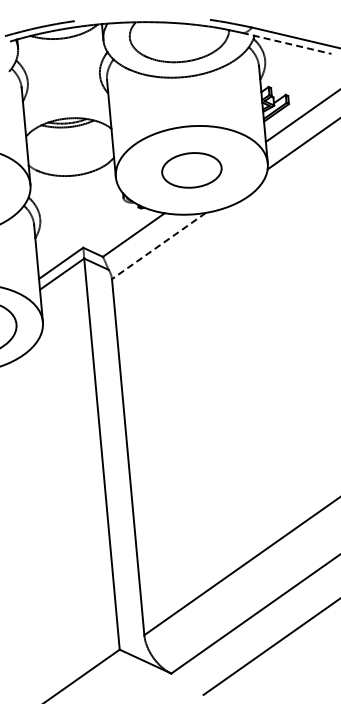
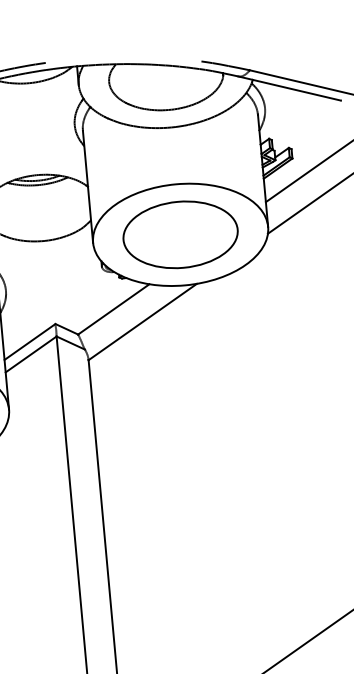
line: (286, 43) -> (289, 88), dashed -> solid
part: (191, 170) -> (180, 235), size x1.67
line: (159, 246) -> (143, 322), dashed -> solid

